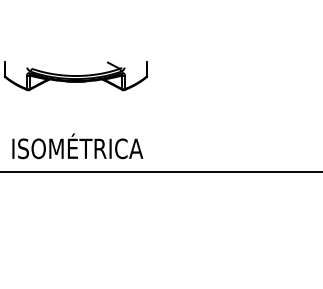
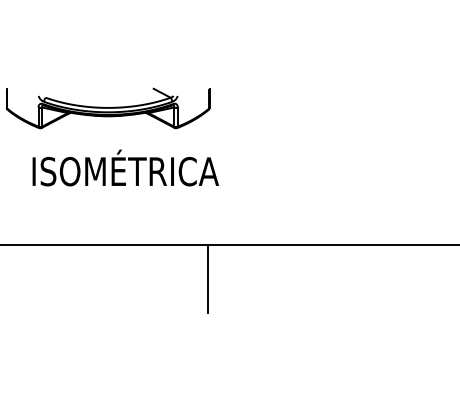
text: (77, 145) -> (125, 167), moved
line: (145, 195) -> (207, 278), added

